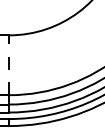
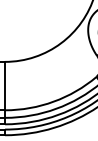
line: (9, 64) -> (5, 85), dashed -> solid

